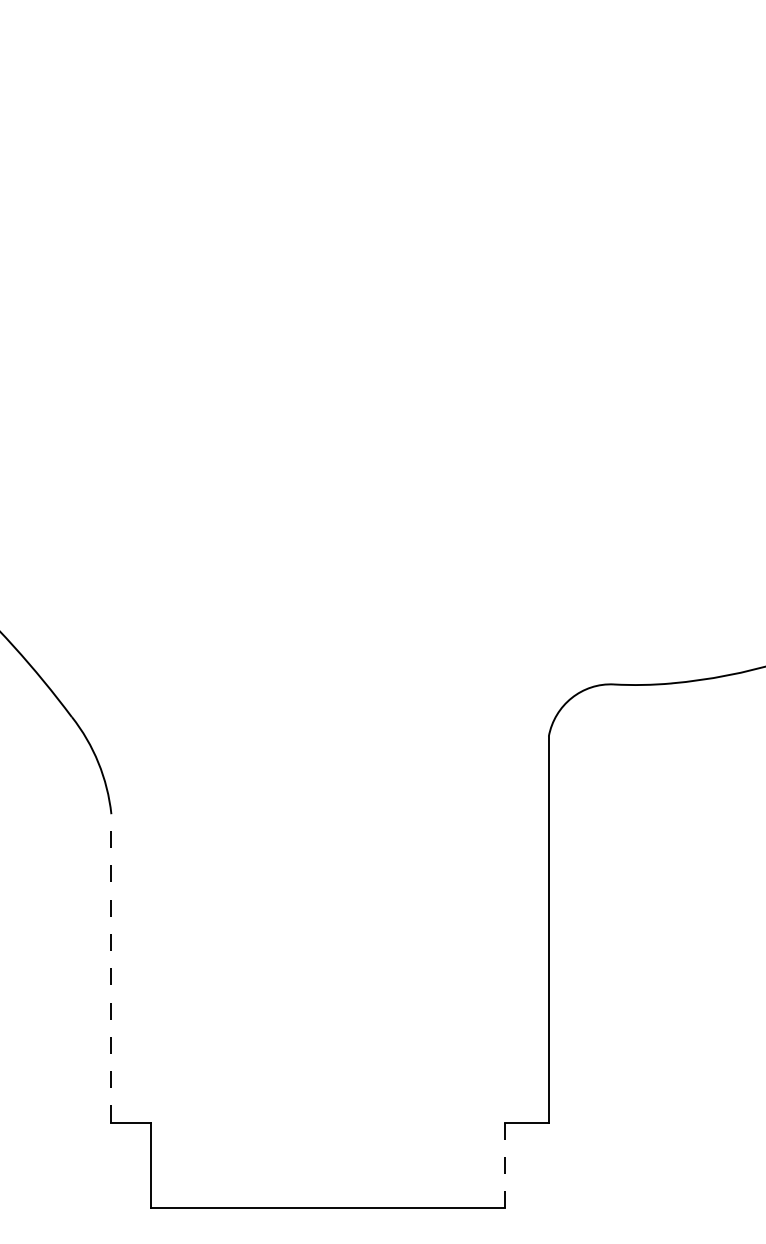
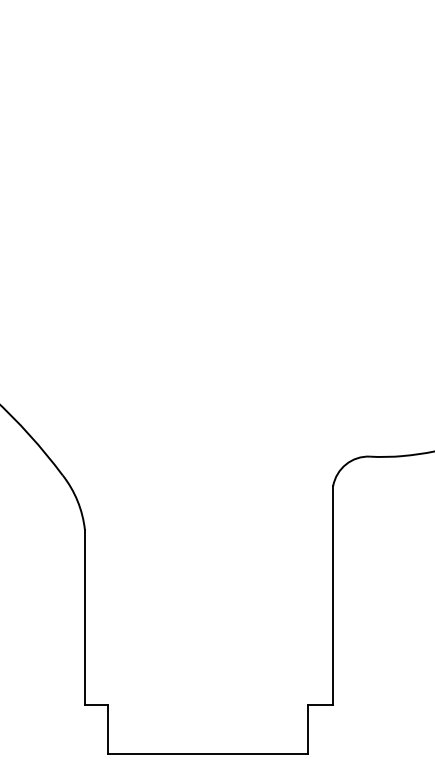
line: (110, 967) -> (84, 617), dashed -> solid
line: (505, 1165) -> (308, 729), dashed -> solid

